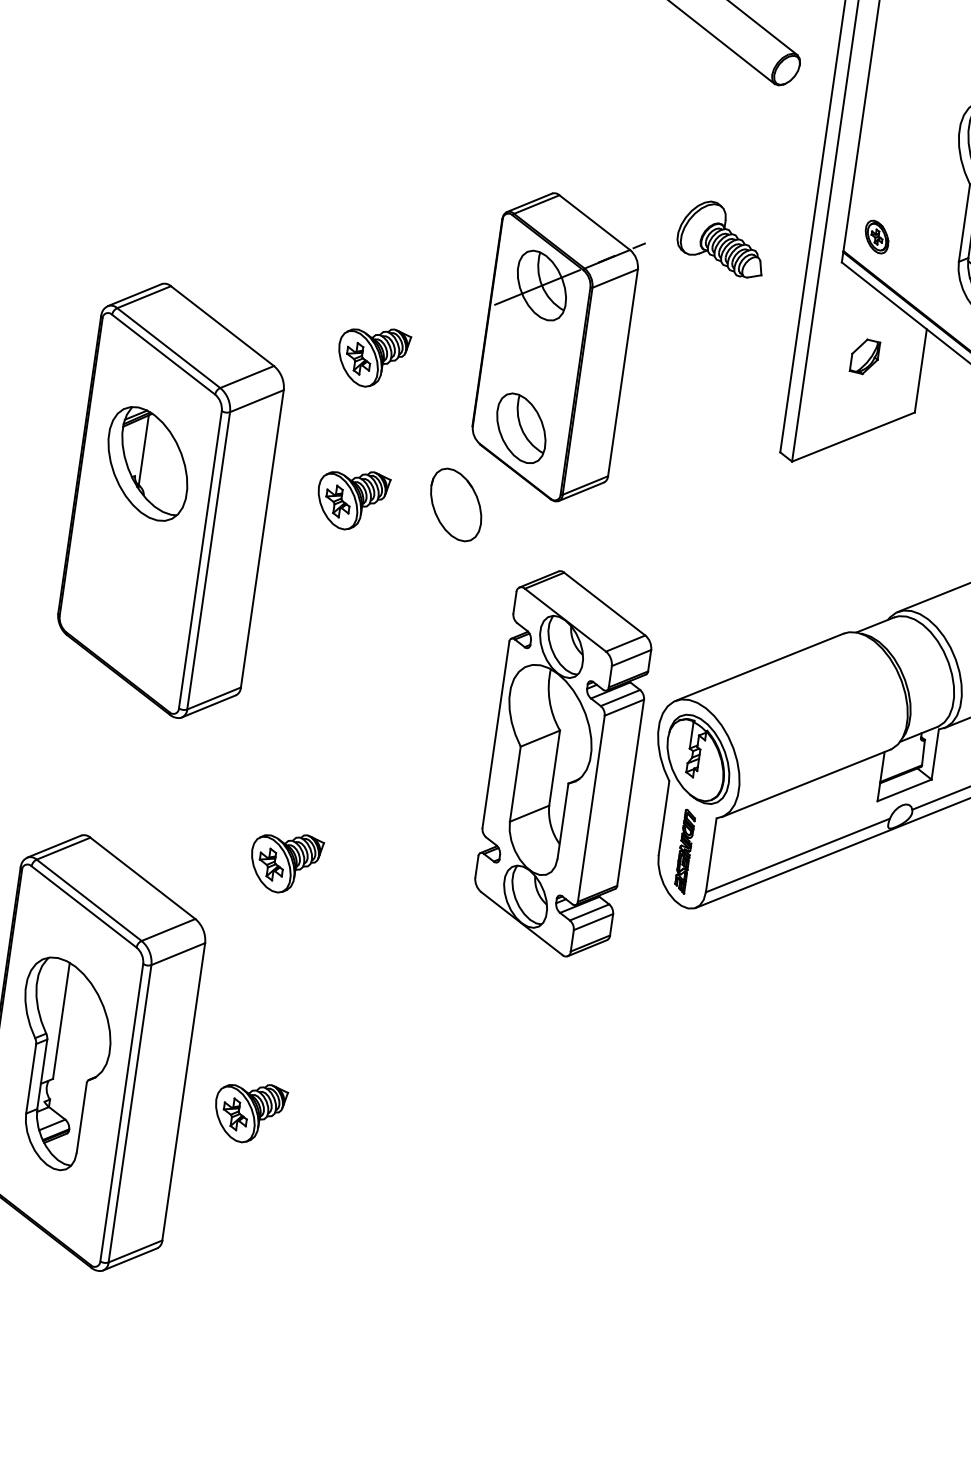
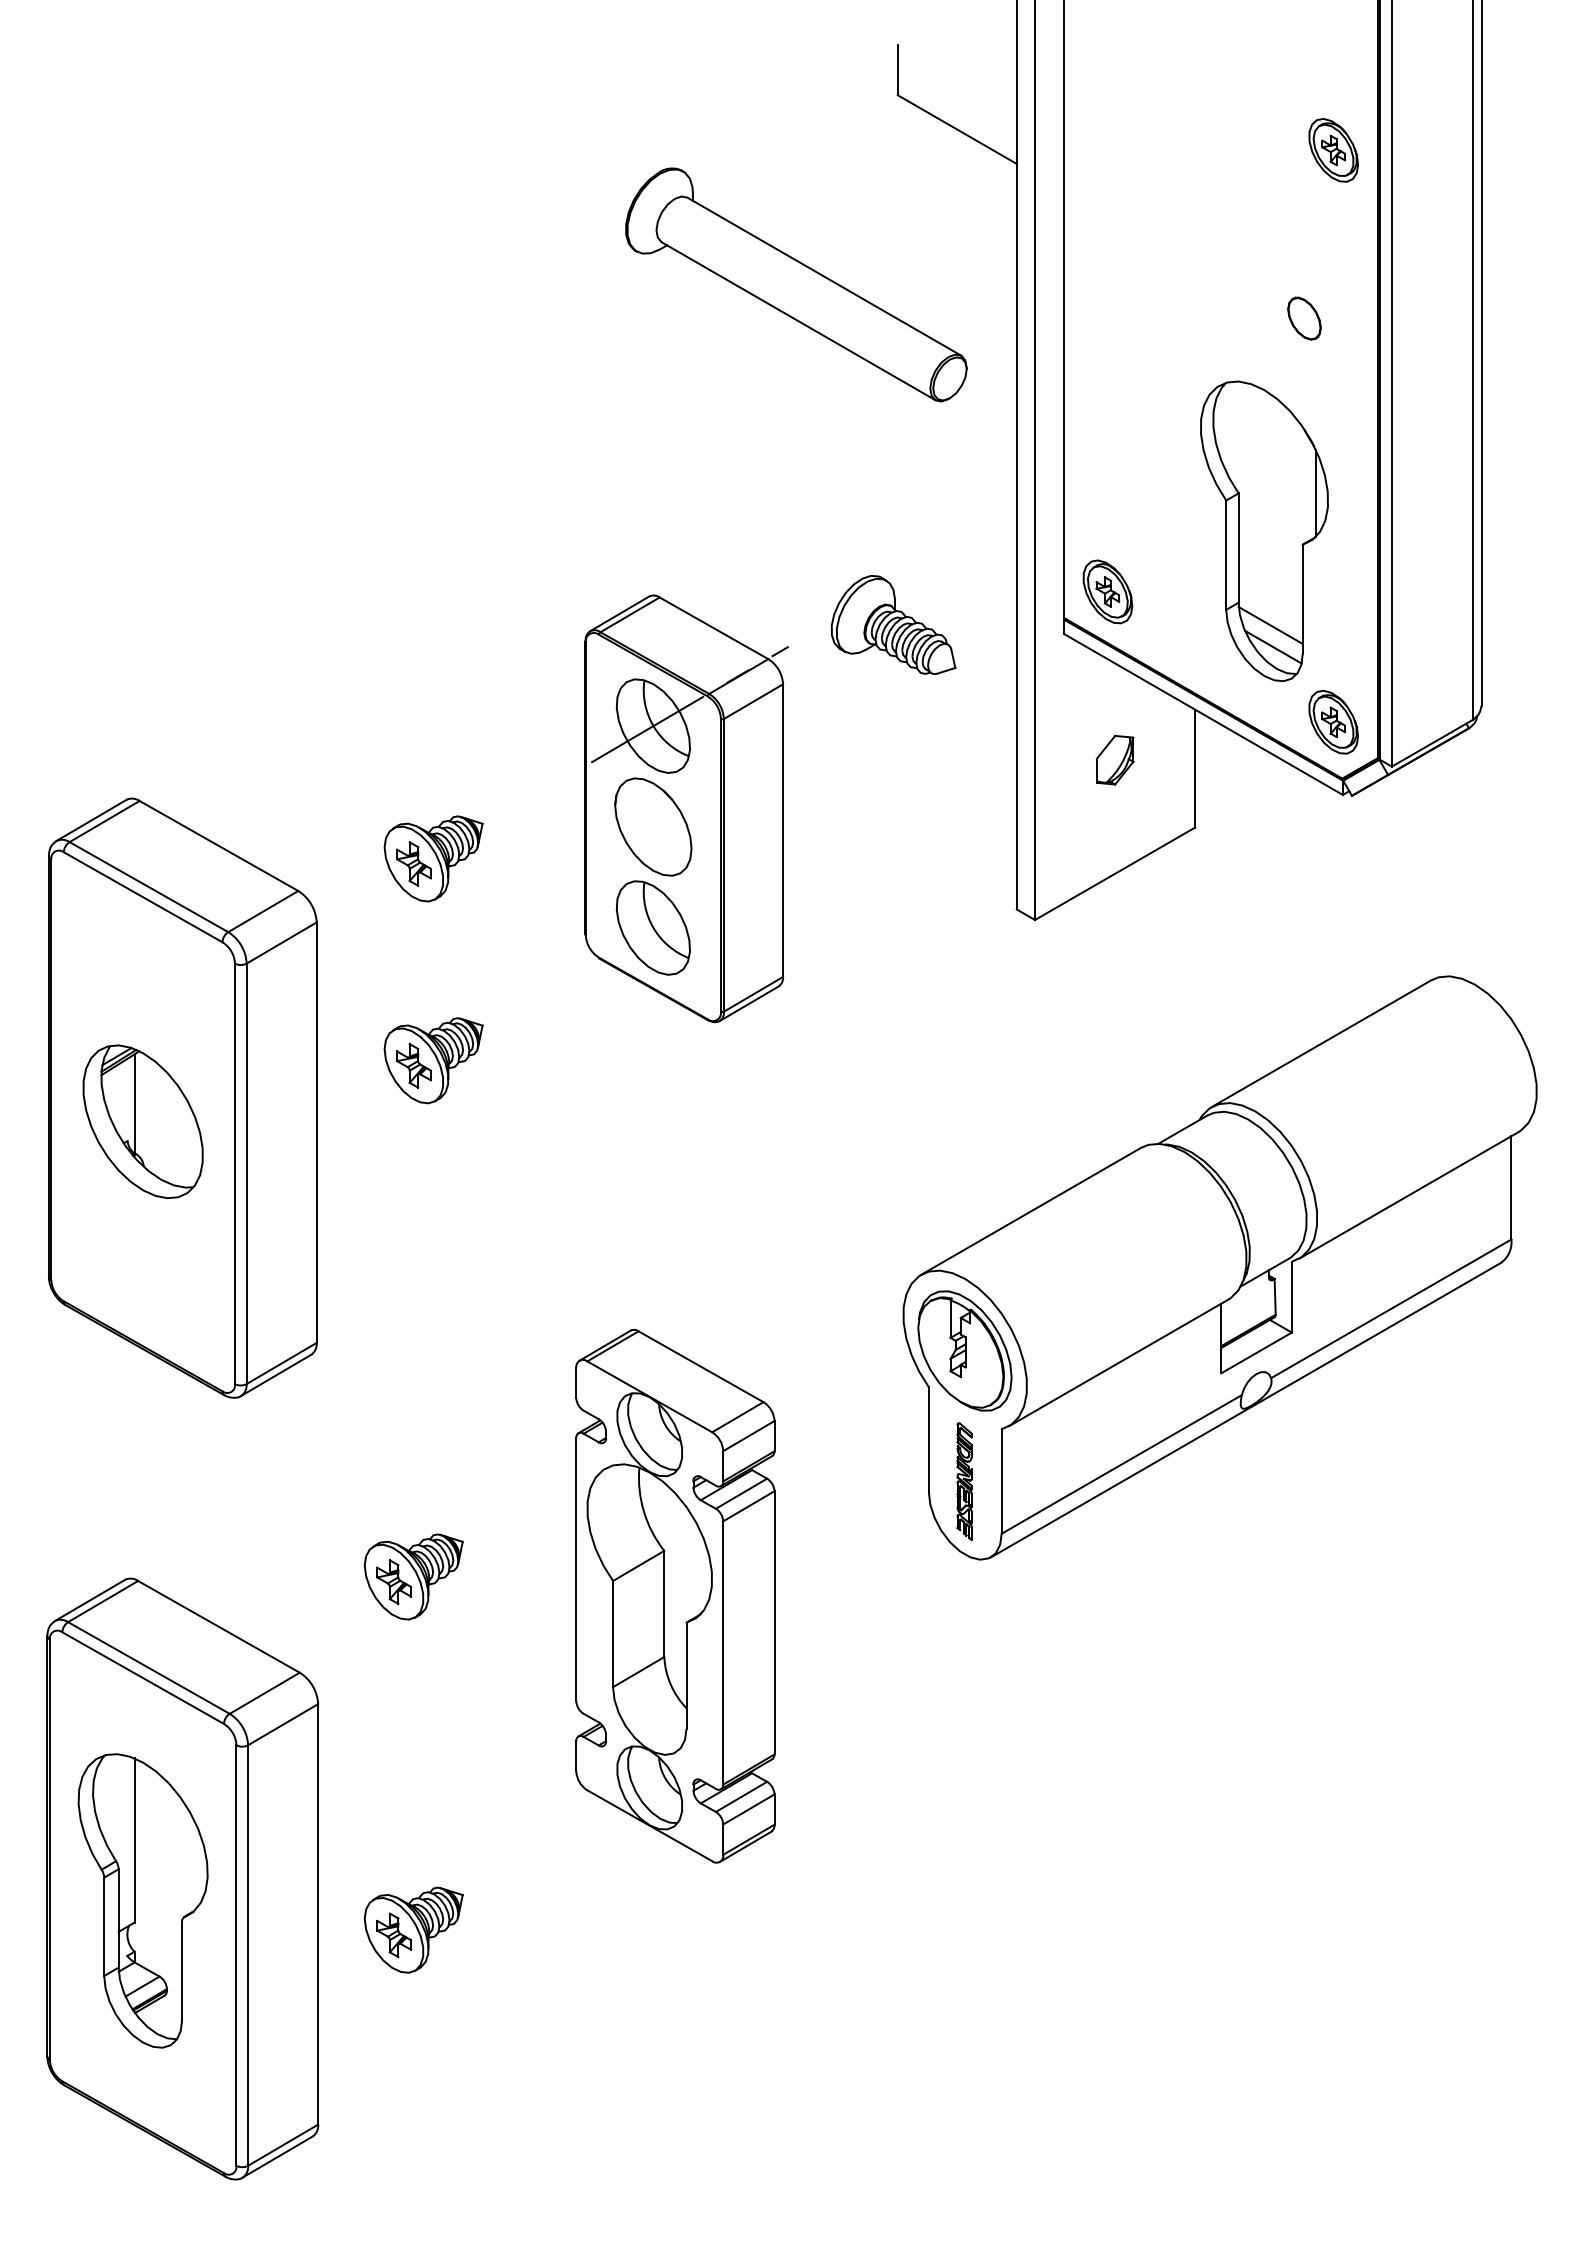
part: (876, 236) -> (1107, 591), size x1.43
part: (147, 463) -> (142, 1121), moved
part: (456, 504) -> (653, 826), moved
part: (563, 764) -> (675, 1596), moved

